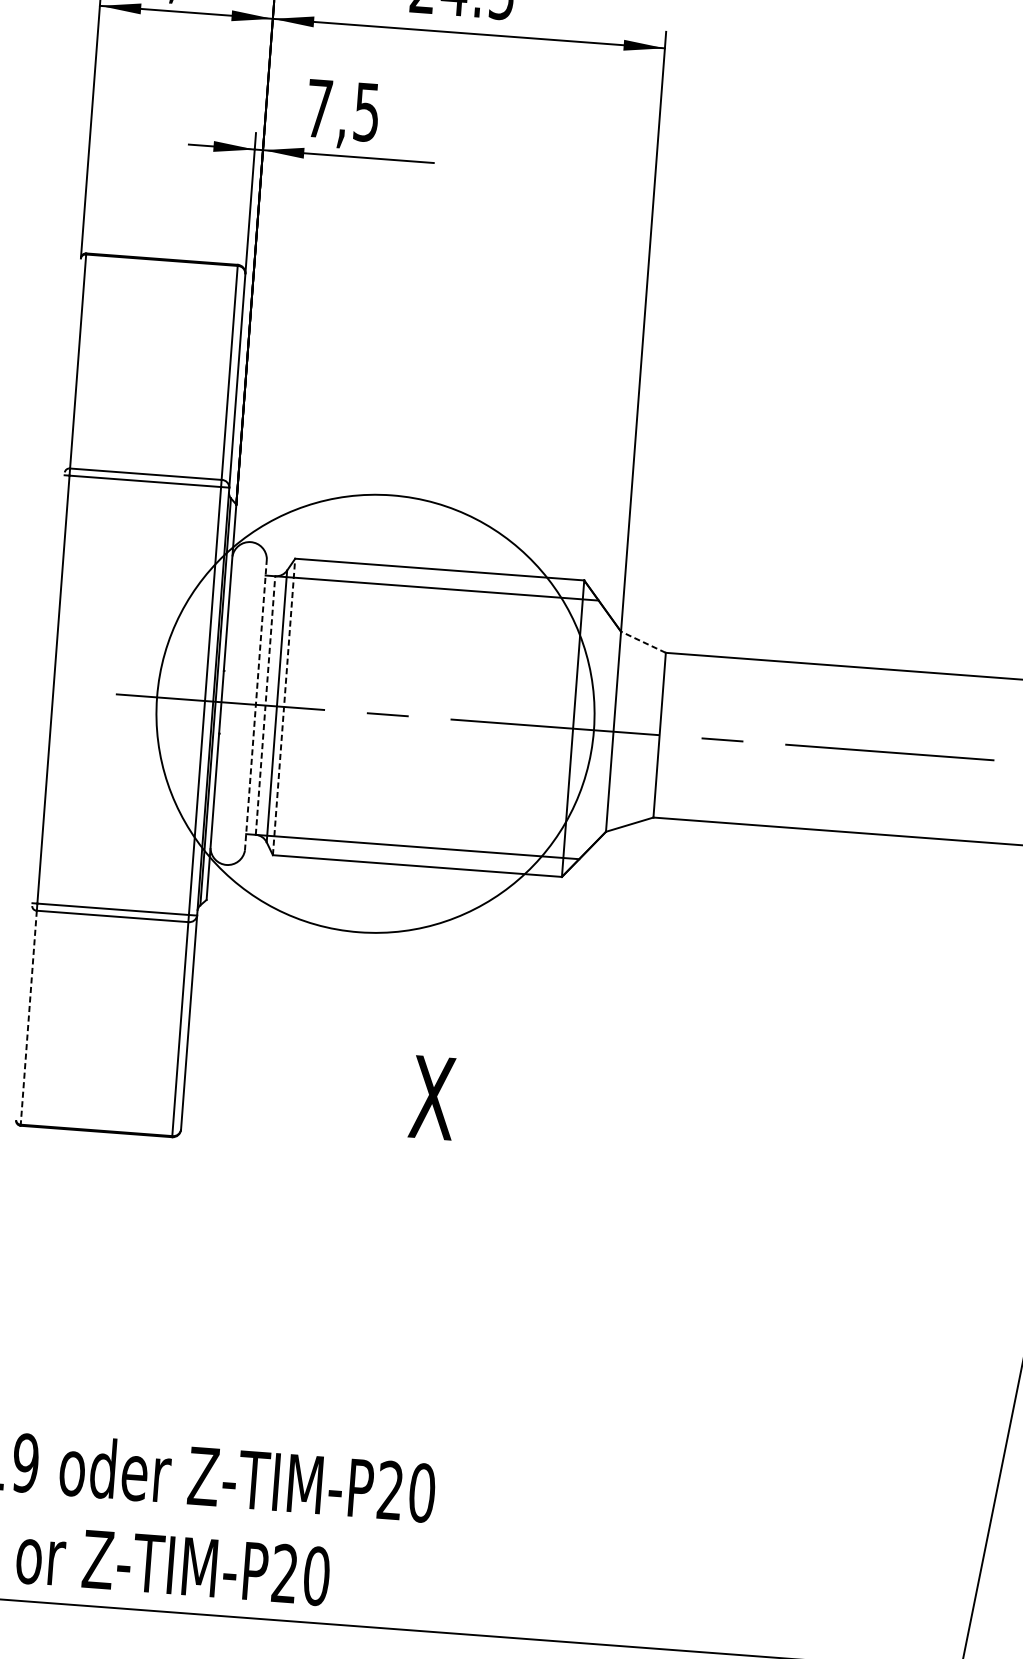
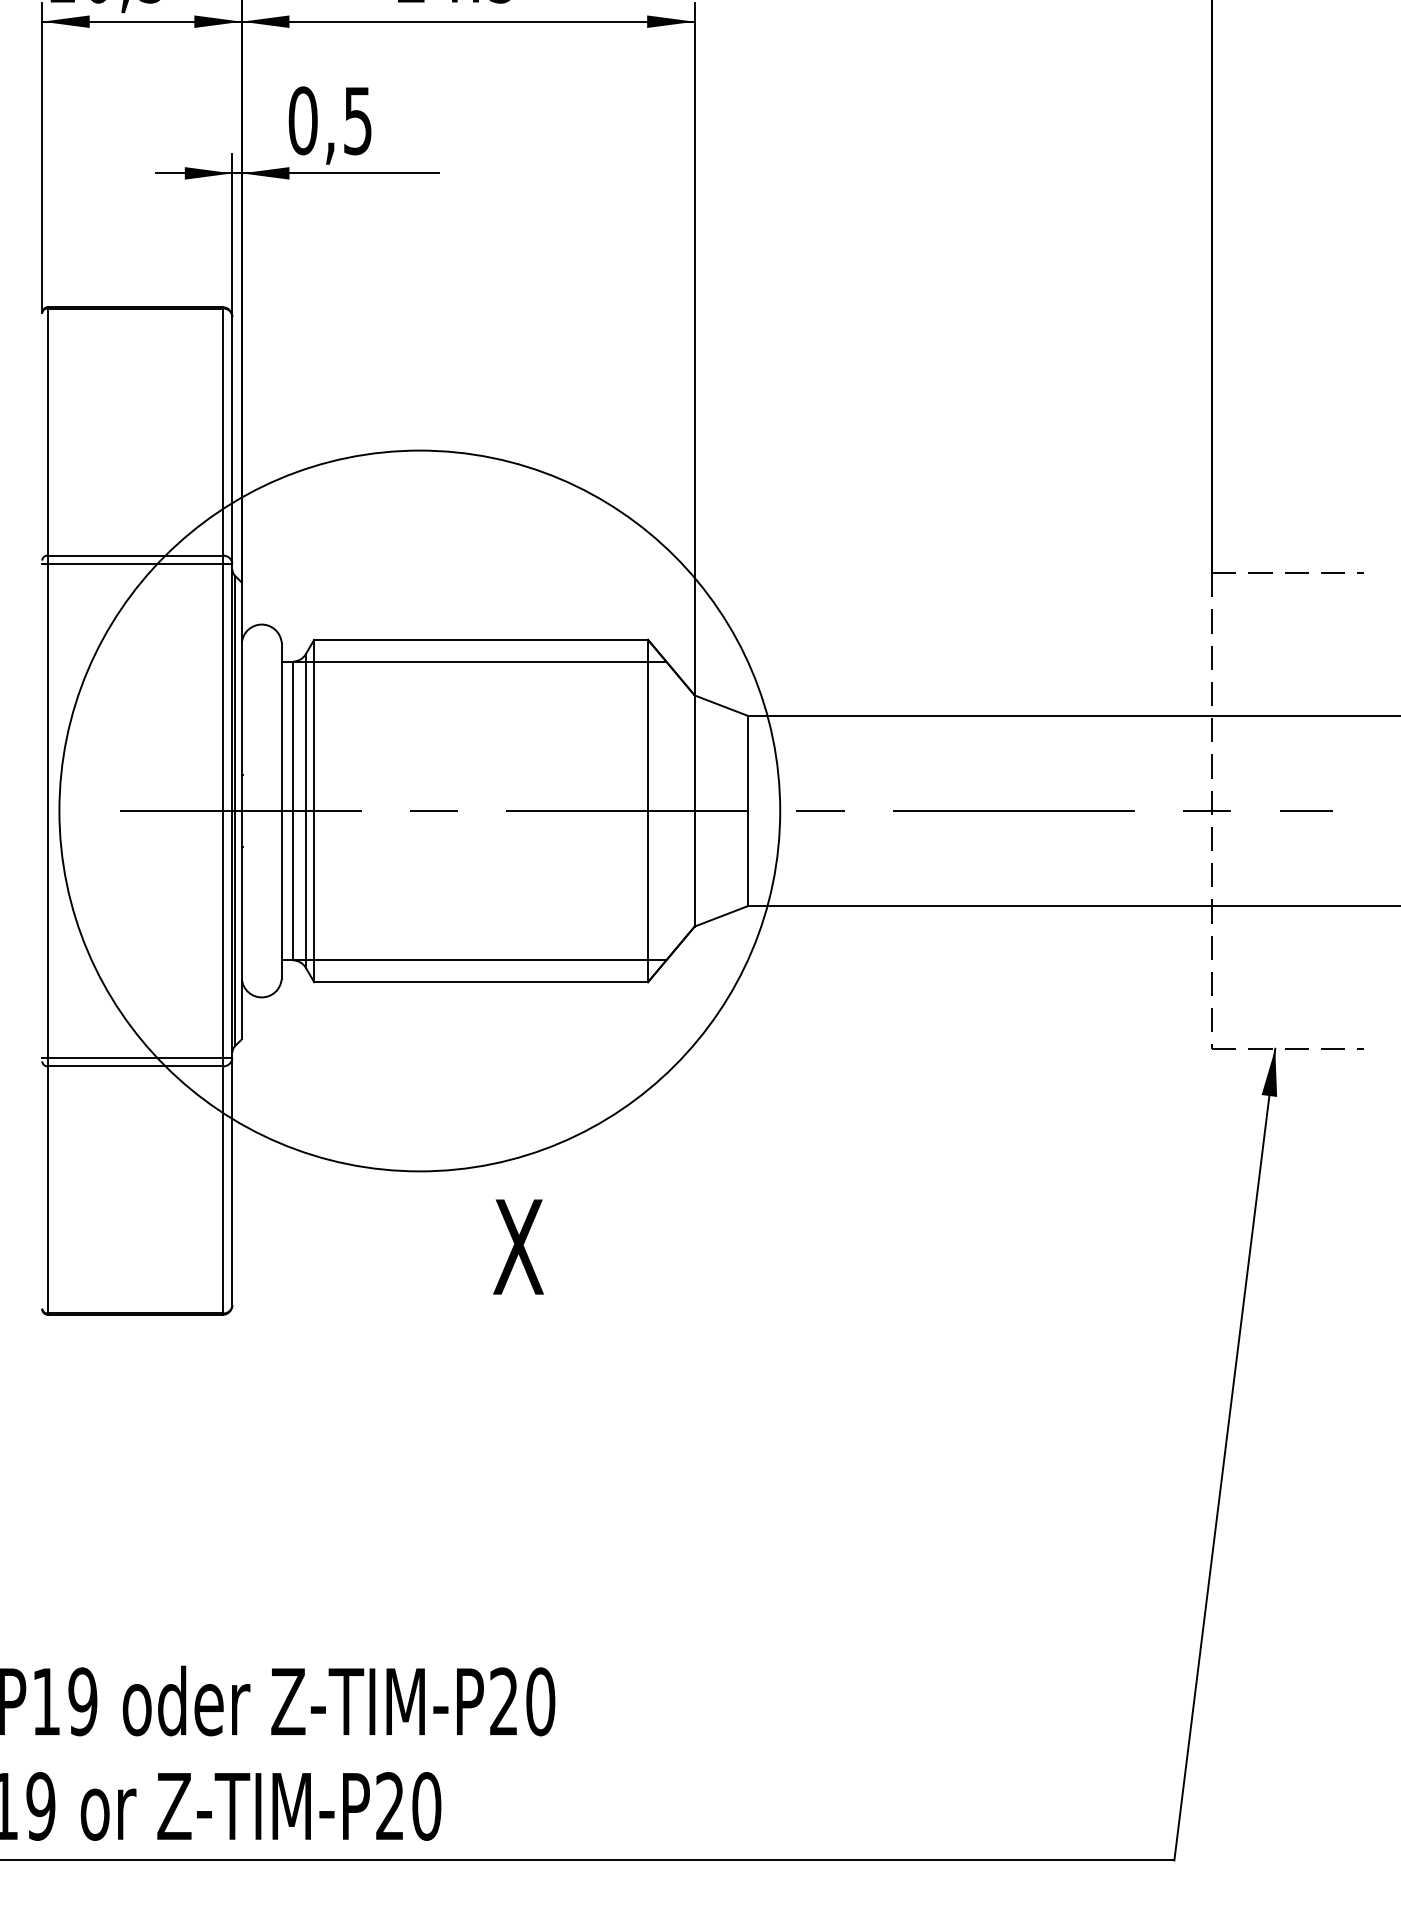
text: (318, 108) -> (302, 120), 7,5 -> 0,5
line: (643, 642) -> (721, 705), dashed -> solid
line: (255, 704) -> (281, 810), dashed -> solid
line: (265, 705) -> (292, 810), dashed -> solid
line: (284, 706) -> (314, 810), dashed -> solid
circle: (375, 713) -> (419, 810), size x1.43
line: (28, 1017) -> (47, 1189), dashed -> solid

